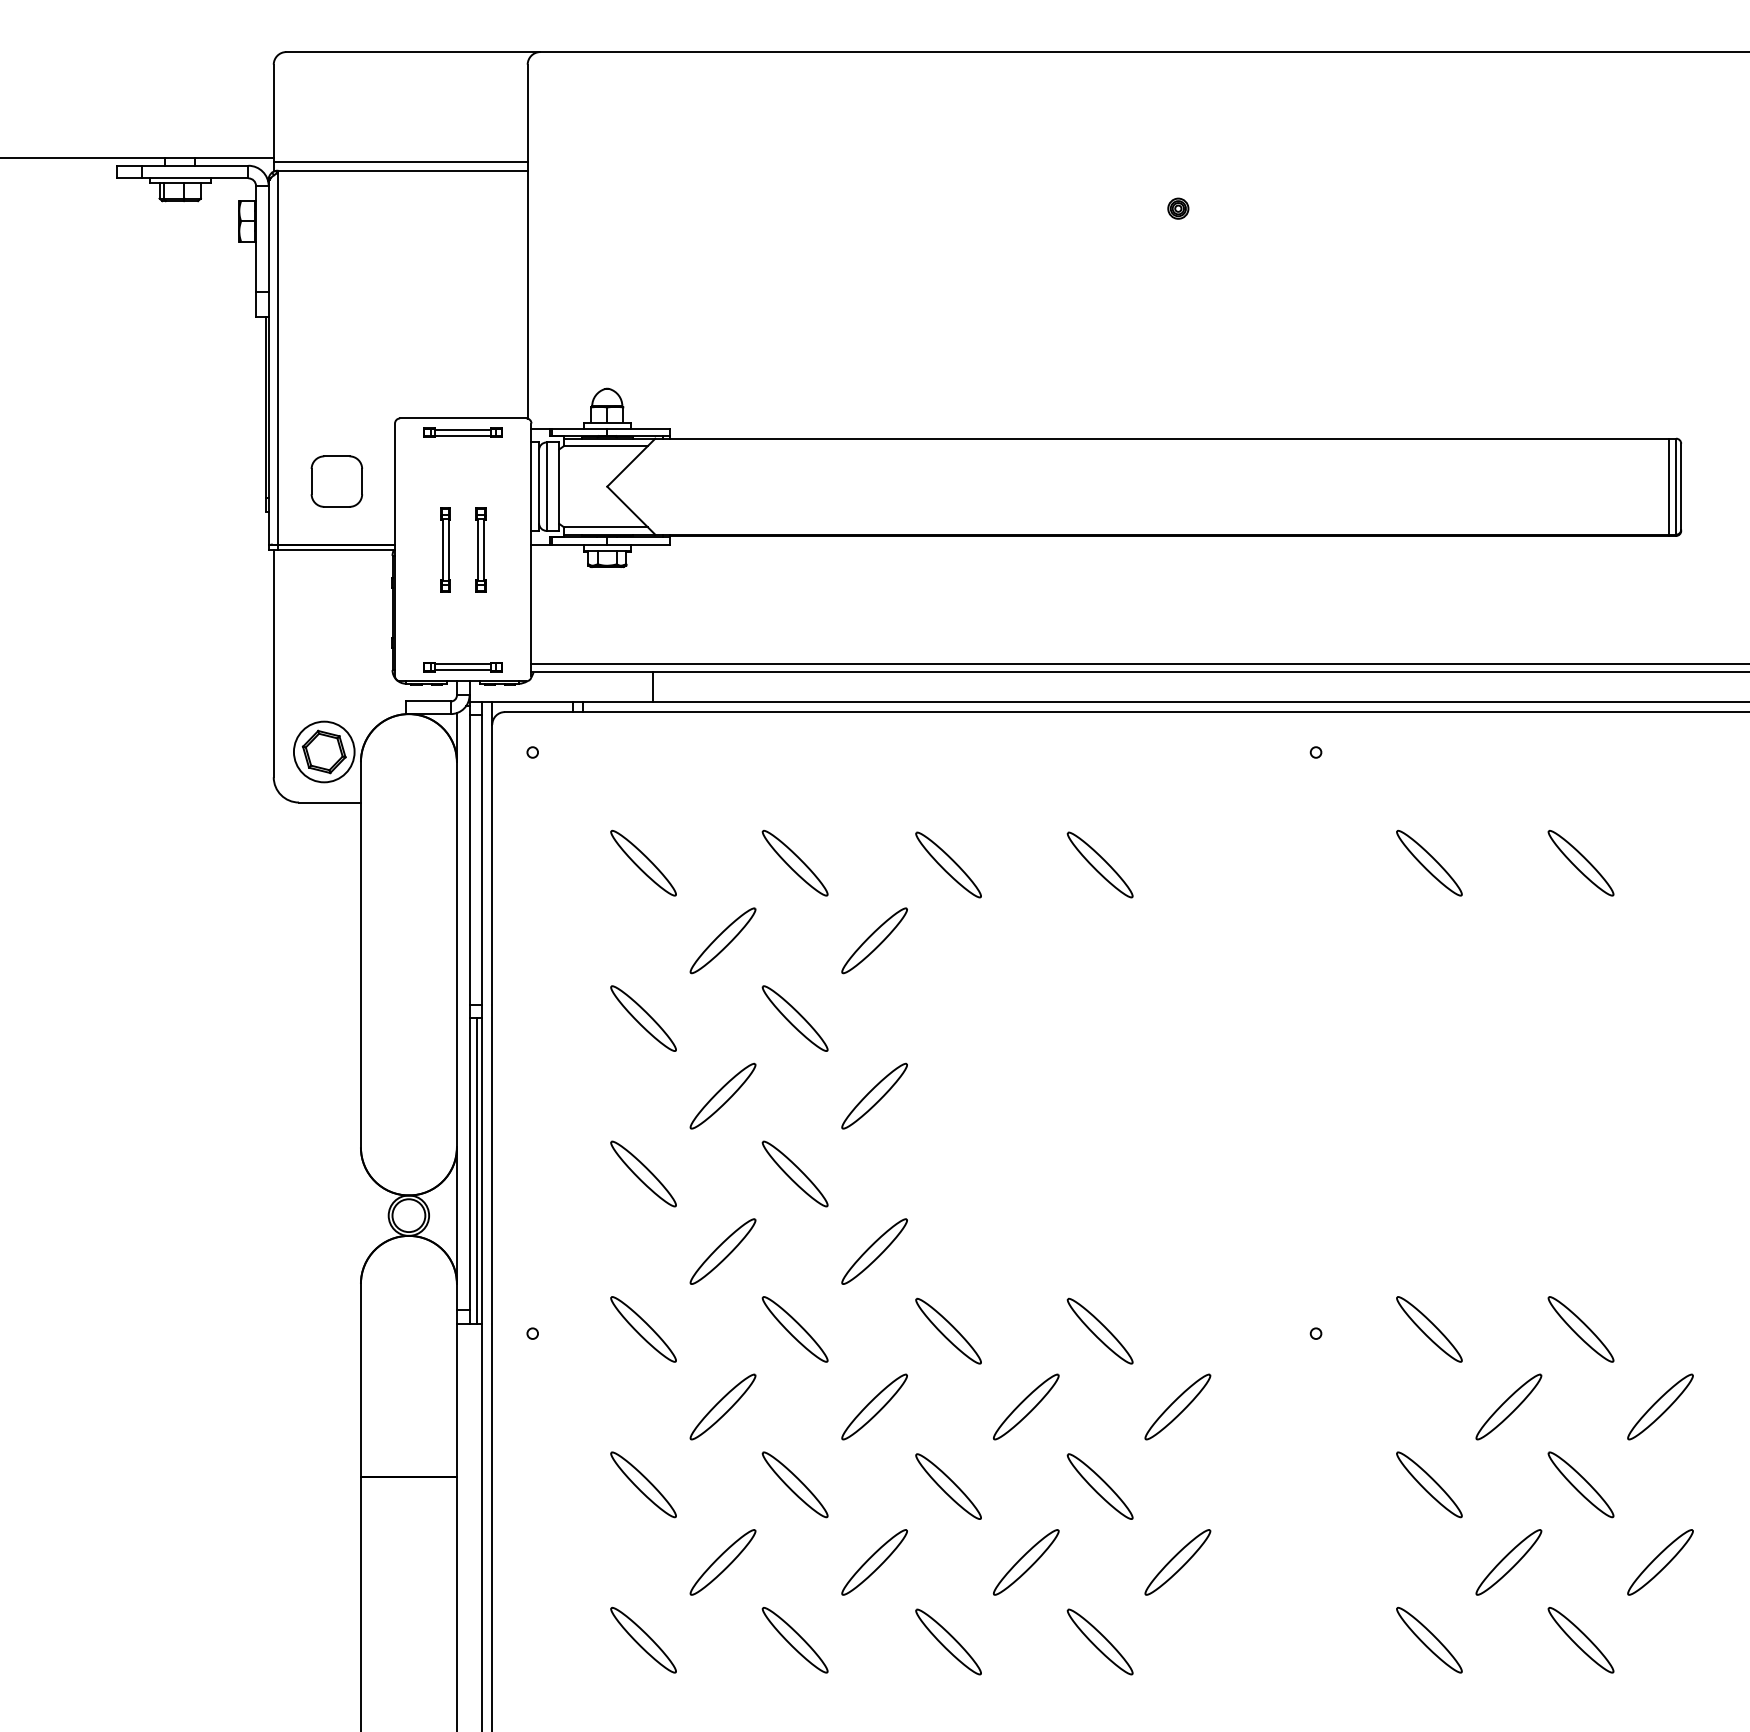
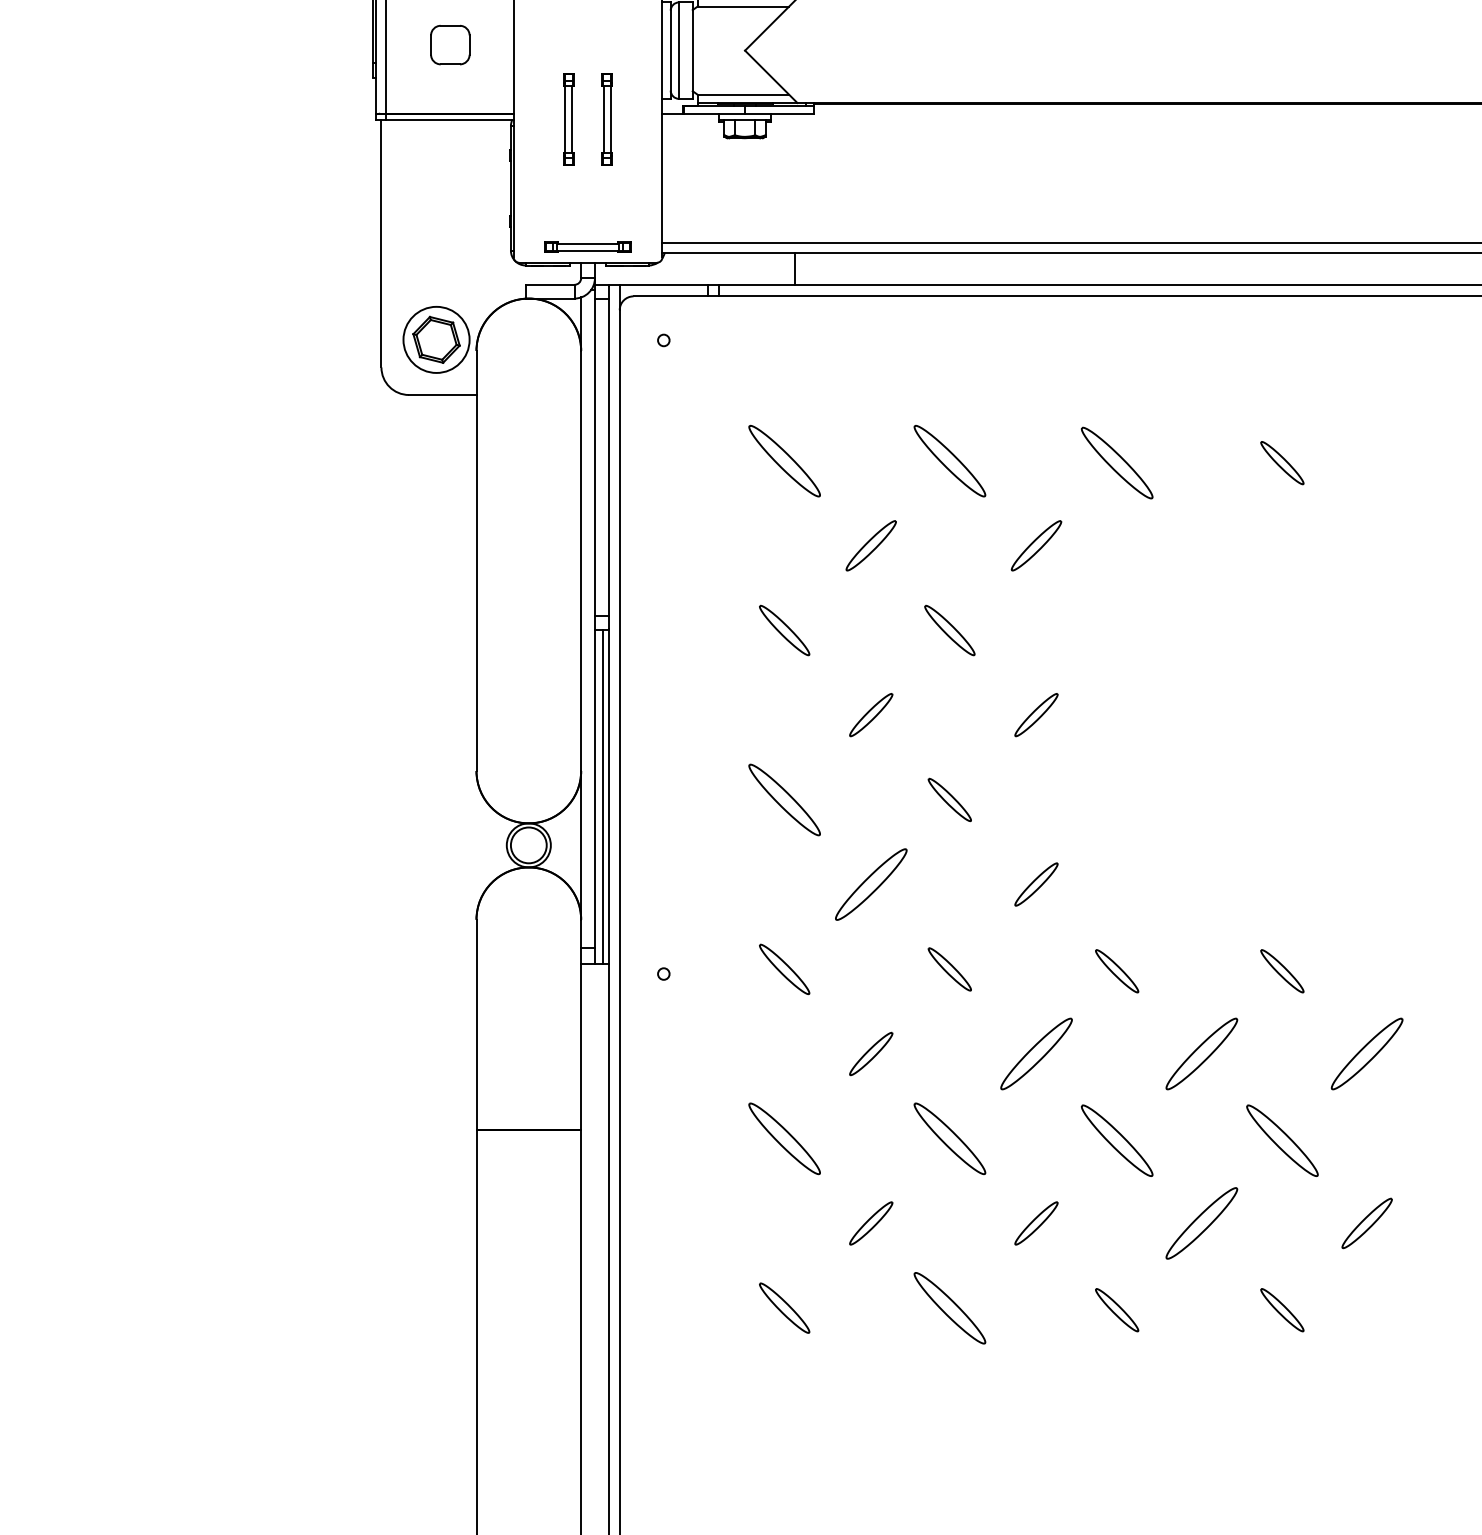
part: (336, 481) -> (449, 45), size x0.7
part: (1099, 864) -> (1281, 462), size x0.6
part: (722, 940) -> (870, 545), size x0.7
part: (874, 940) -> (1036, 545), size x0.7
part: (643, 1018) -> (784, 630), size x0.7
part: (794, 1018) -> (949, 630), size x0.7
part: (722, 1095) -> (870, 714), size x0.6
part: (874, 1095) -> (1036, 714), size x0.6
part: (794, 1173) -> (949, 799), size x0.6
part: (874, 1251) -> (1036, 884), size x0.6
part: (643, 1329) -> (784, 969), size x0.7
part: (794, 1329) -> (949, 969), size x0.6
part: (948, 1330) -> (1117, 970), size x0.6
part: (1099, 1330) -> (1281, 970), size x0.6
part: (722, 1406) -> (870, 1053), size x0.6
part: (722, 1562) -> (870, 1223), size x0.6
part: (874, 1562) -> (1036, 1223), size x0.6
part: (1177, 1562) -> (1366, 1223), size x0.7
part: (643, 1639) -> (784, 1307), size x0.7
part: (948, 1641) -> (1117, 1309), size x0.6
part: (1099, 1641) -> (1281, 1309), size x0.6

